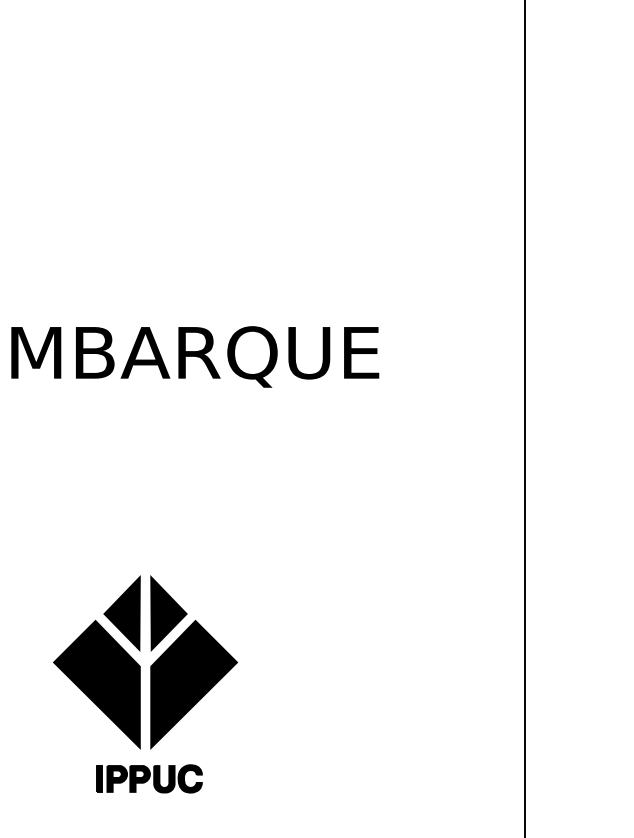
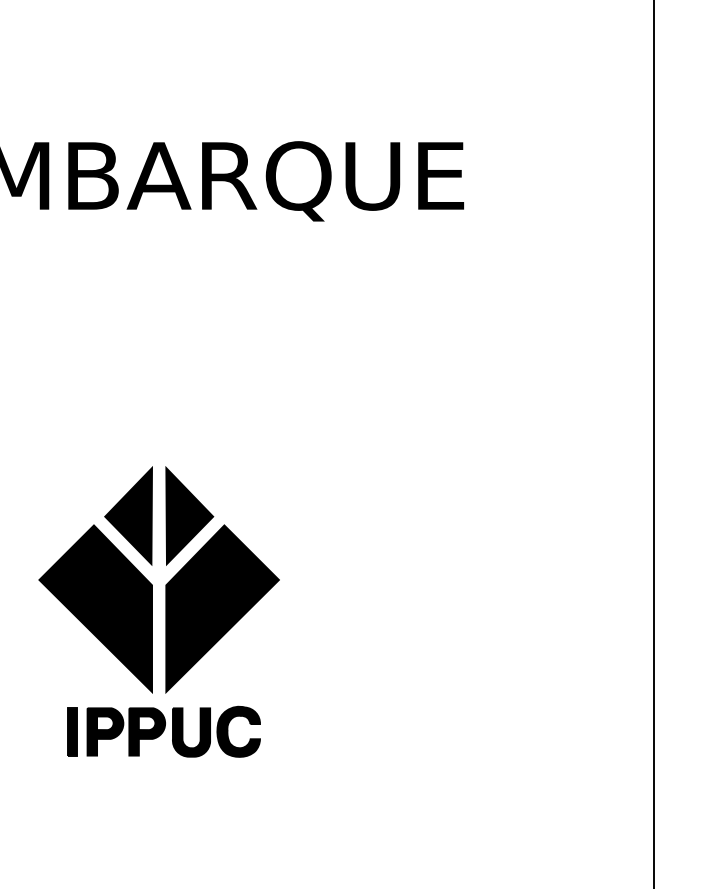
part: (149, 778) -> (164, 731), size x1.4

